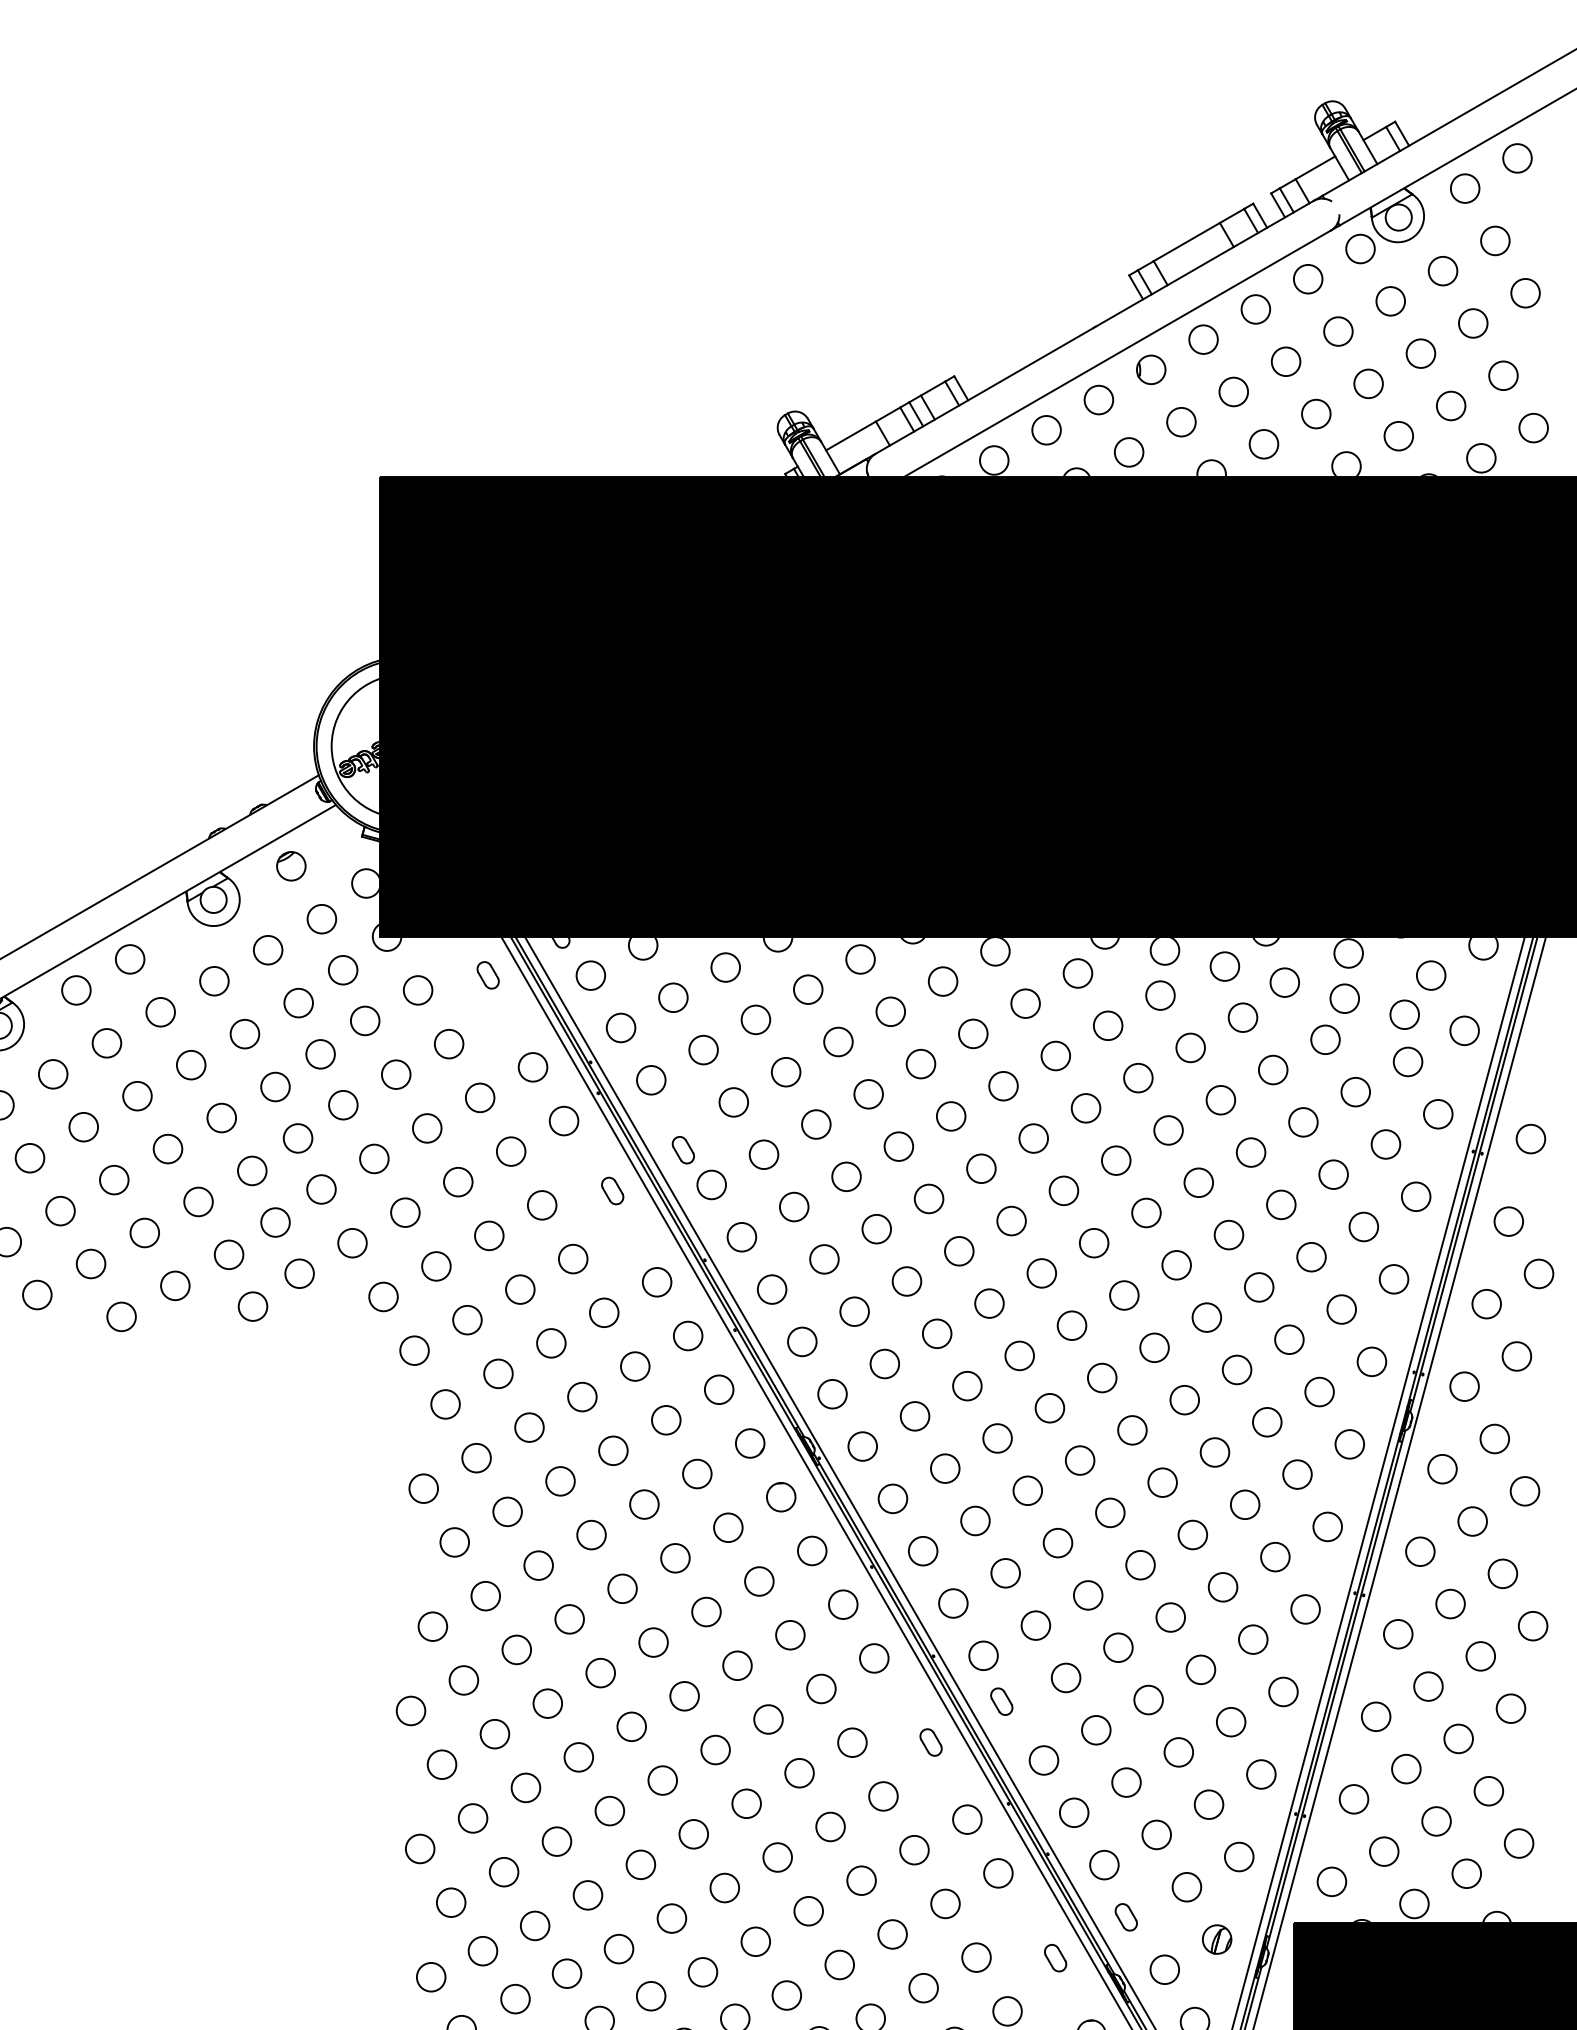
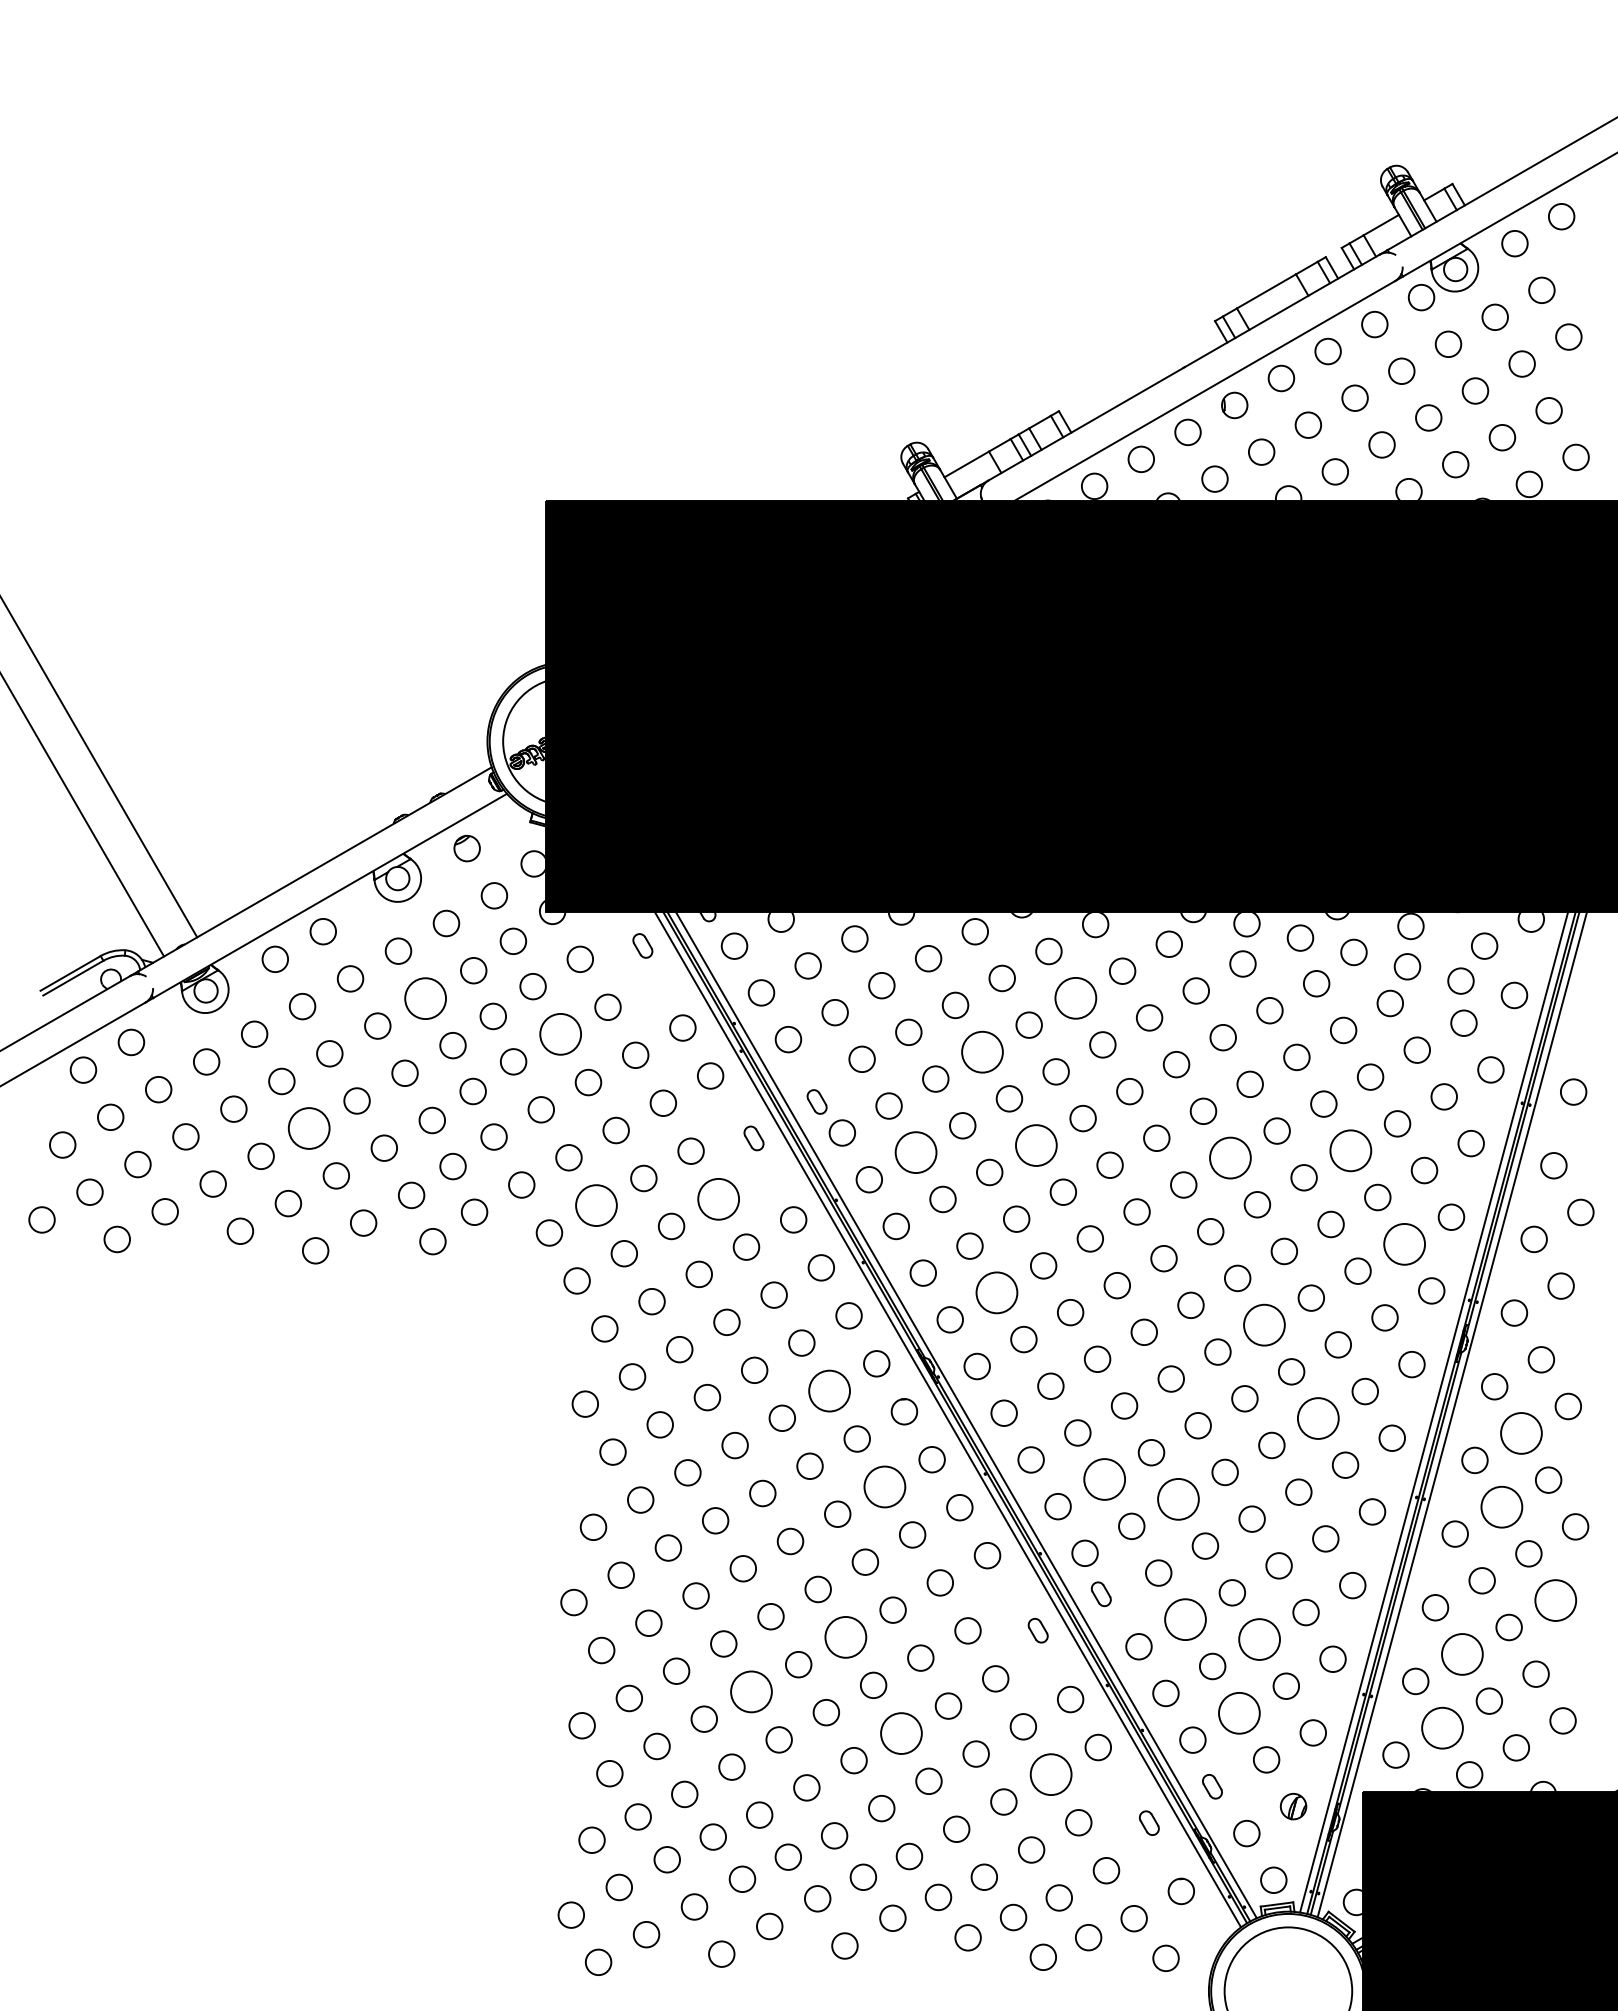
circle: (244, 1033) -> (425, 997), size x1.6
circle: (972, 1033) -> (1075, 997), size x1.6
circle: (395, 1074) -> (560, 1034), size x1.6
circle: (868, 1093) -> (982, 1051), size x1.6
circle: (113, 1179) -> (308, 1128), size x1.6
circle: (929, 1198) -> (1036, 1145), size x1.6
circle: (1280, 1204) -> (1350, 1150), size x1.6
circle: (793, 1206) -> (915, 1152), size x1.6
circle: (1146, 1212) -> (1230, 1157), size x1.6
circle: (572, 1258) -> (718, 1198), size x1.6
circle: (436, 1266) -> (596, 1205), size x1.6
circle: (1341, 1308) -> (1404, 1243), size x1.6
circle: (884, 1363) -> (996, 1292), size x1.6
circle: (1184, 1399) -> (1264, 1324), size x1.6
circle: (697, 1473) -> (829, 1390), size x1.6
circle: (1245, 1504) -> (1318, 1418), size x1.6
circle: (1472, 1521) -> (1521, 1433), size x1.6
circle: (1005, 1573) -> (1104, 1479), size x1.6
circle: (758, 1580) -> (884, 1486), size x1.6
circle: (1088, 1595) -> (1178, 1499), size x1.6
circle: (1450, 1603) -> (1501, 1506), size x1.6
circle: (1510, 1708) -> (1555, 1600), size x1.6
circle: (1096, 1729) -> (1185, 1619), size x1.6
circle: (715, 1750) -> (845, 1637), size x1.6
circle: (1177, 1752) -> (1258, 1639), size x1.6
circle: (1406, 1769) -> (1462, 1654), size x1.6
circle: (609, 1810) -> (751, 1691), size x1.6
circle: (1156, 1834) -> (1239, 1712), size x1.6
circle: (1384, 1850) -> (1442, 1727), size x1.6
circle: (776, 1856) -> (900, 1732), size x1.6
circle: (944, 1903) -> (1050, 1774), size x1.6

